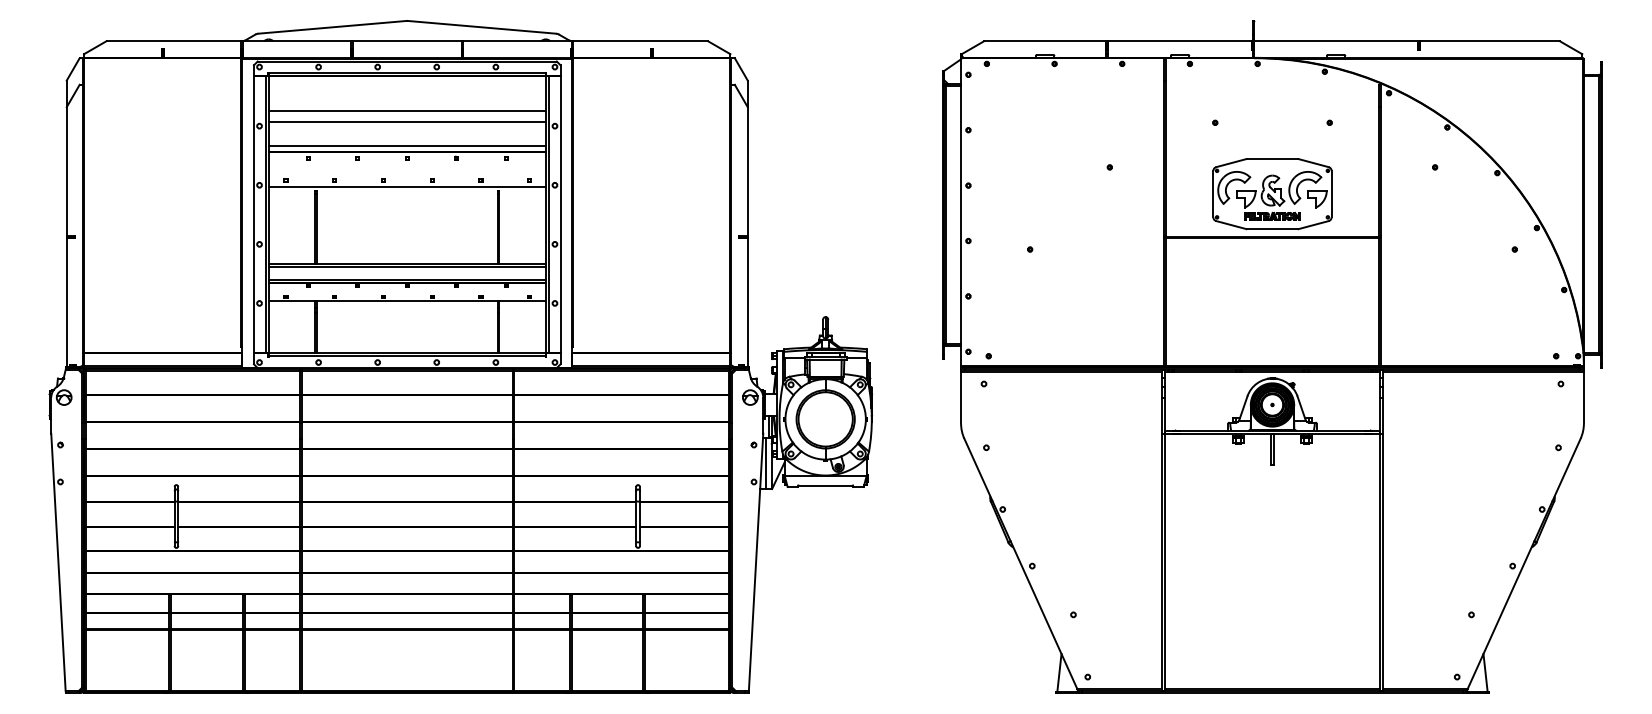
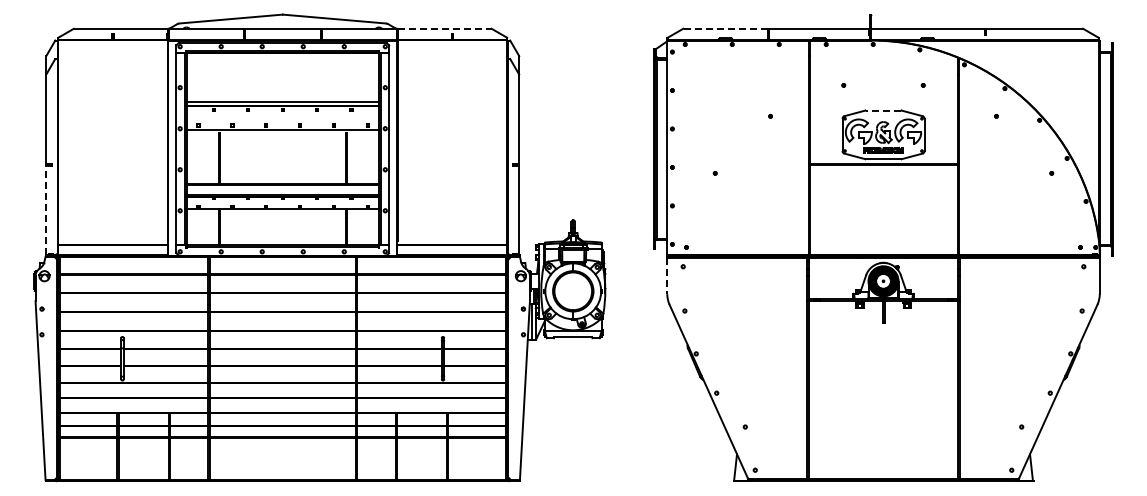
line: (640, 40) -> (444, 28), solid -> dashed
line: (1044, 40) -> (725, 28), solid -> dashed
line: (406, 111) -> (282, 77), removed
line: (406, 122) -> (282, 85), removed
line: (1272, 158) -> (883, 110), solid -> dashed
line: (67, 302) -> (46, 210), solid -> dashed
line: (961, 398) -> (667, 276), solid -> dashed

